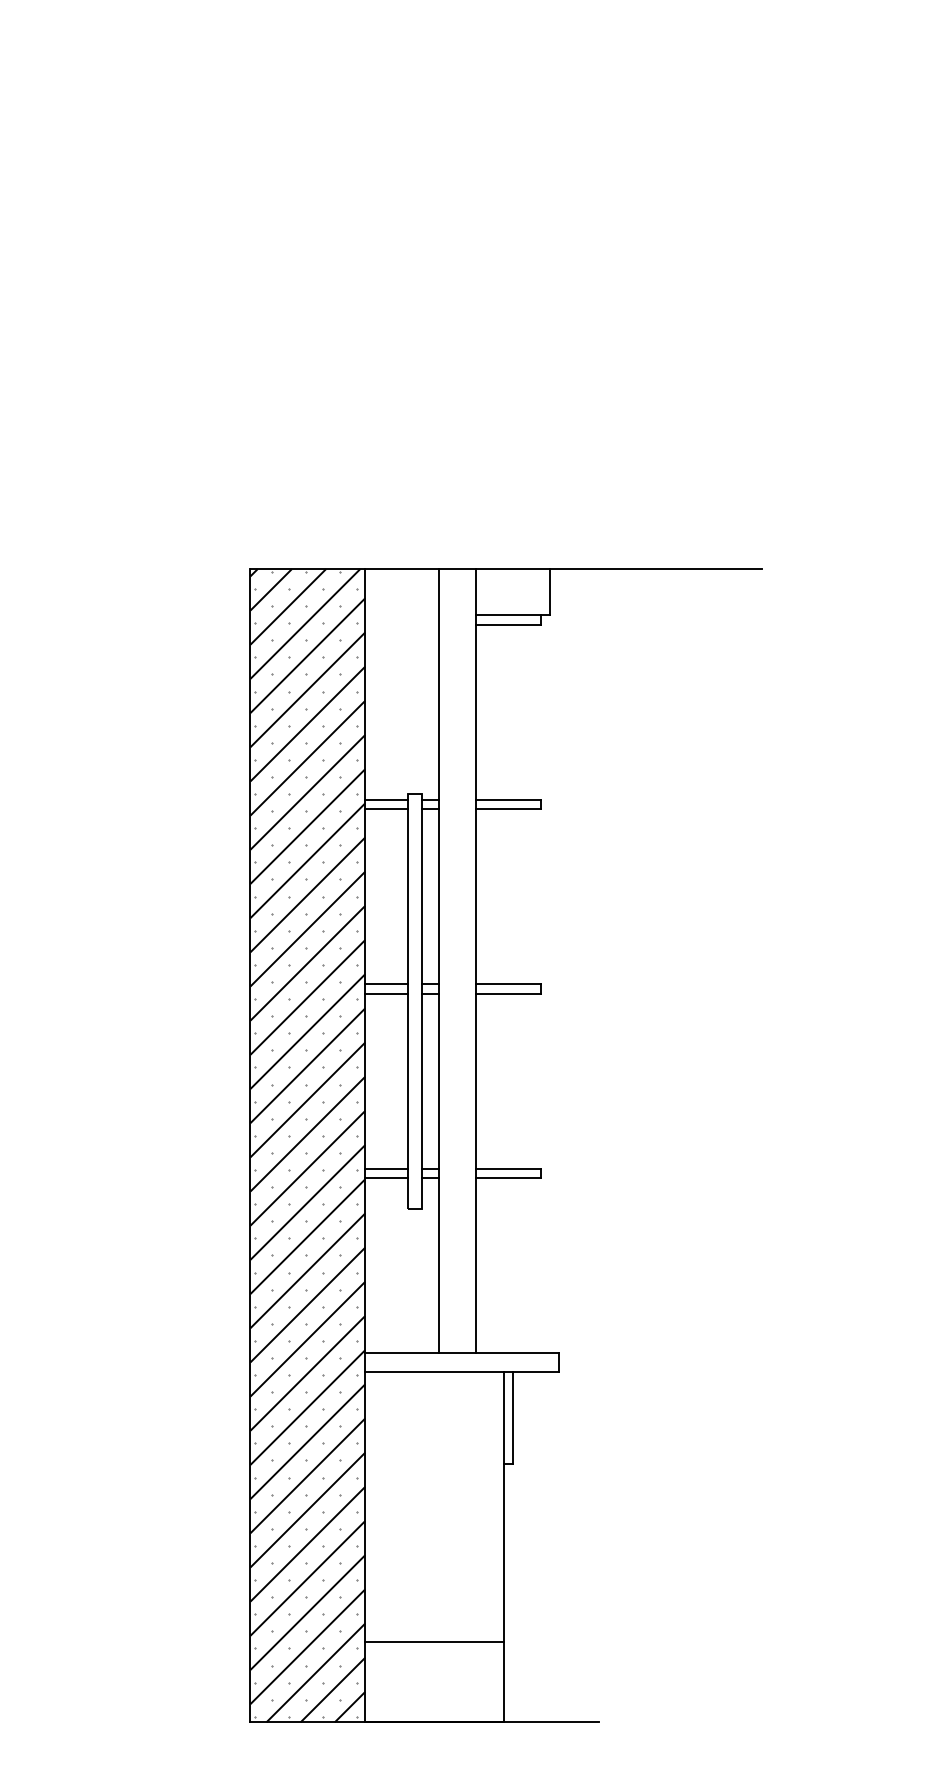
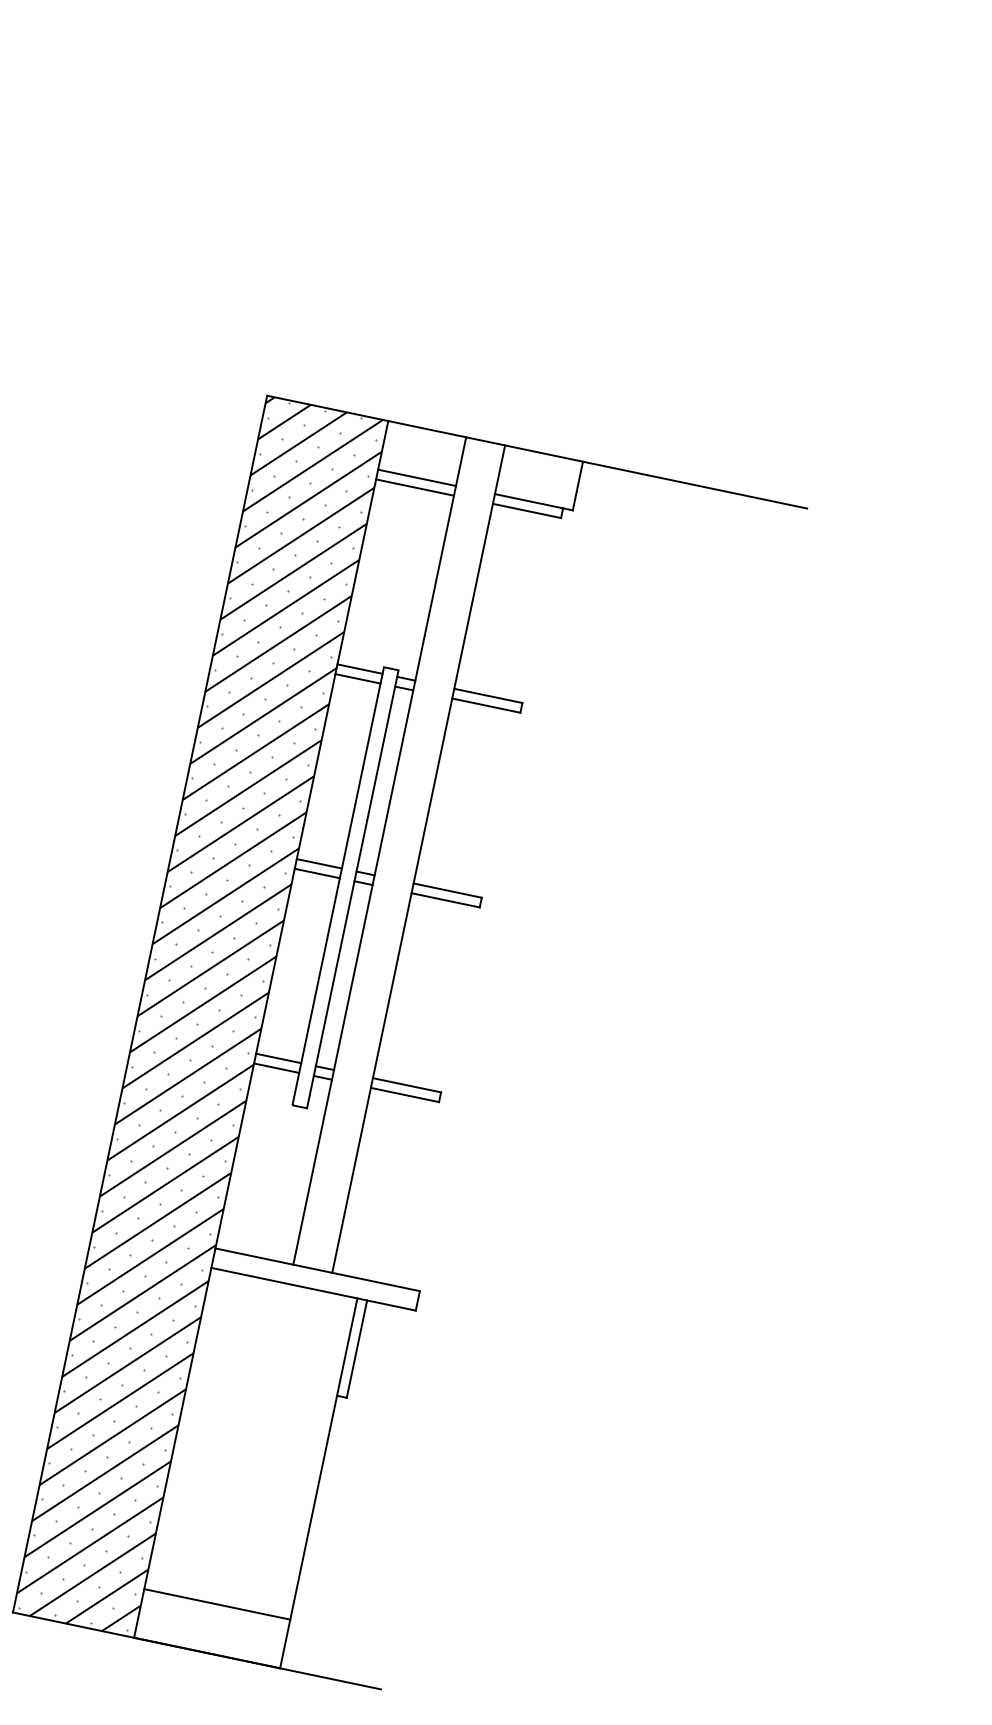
line: (402, 615) -> (417, 478), added
line: (402, 624) -> (415, 487), added
line: (434, 1642) -> (217, 1604), moved

